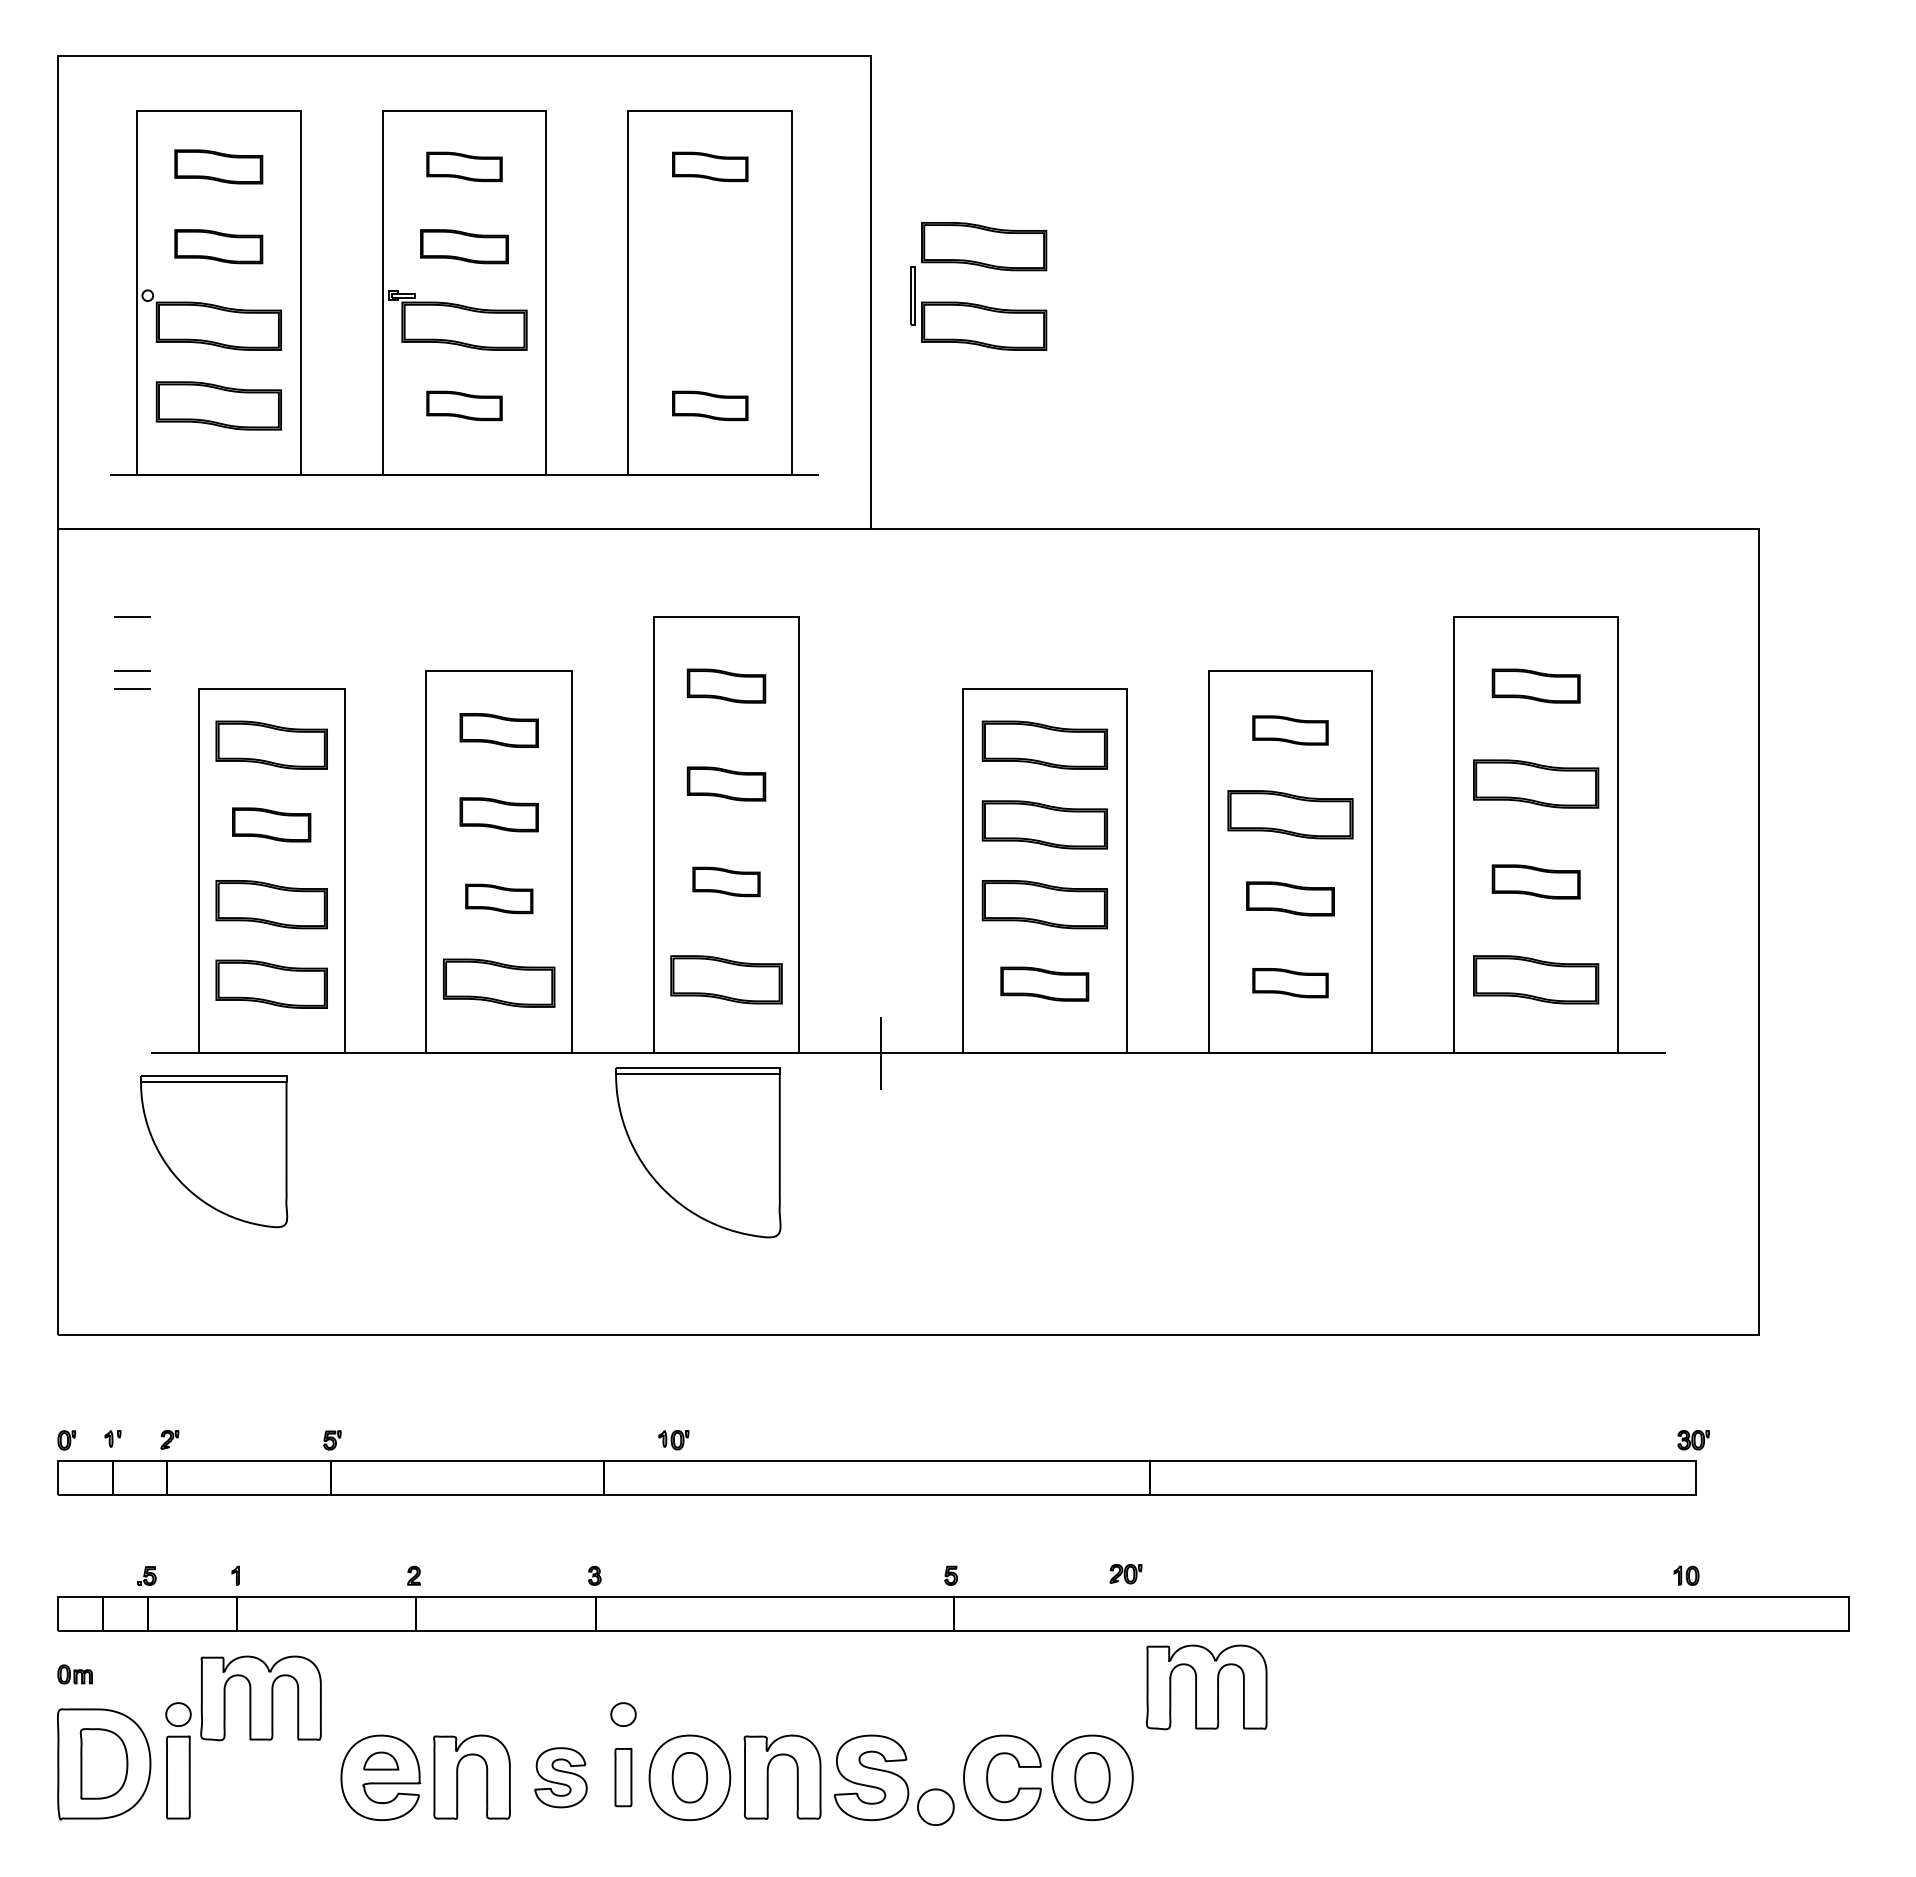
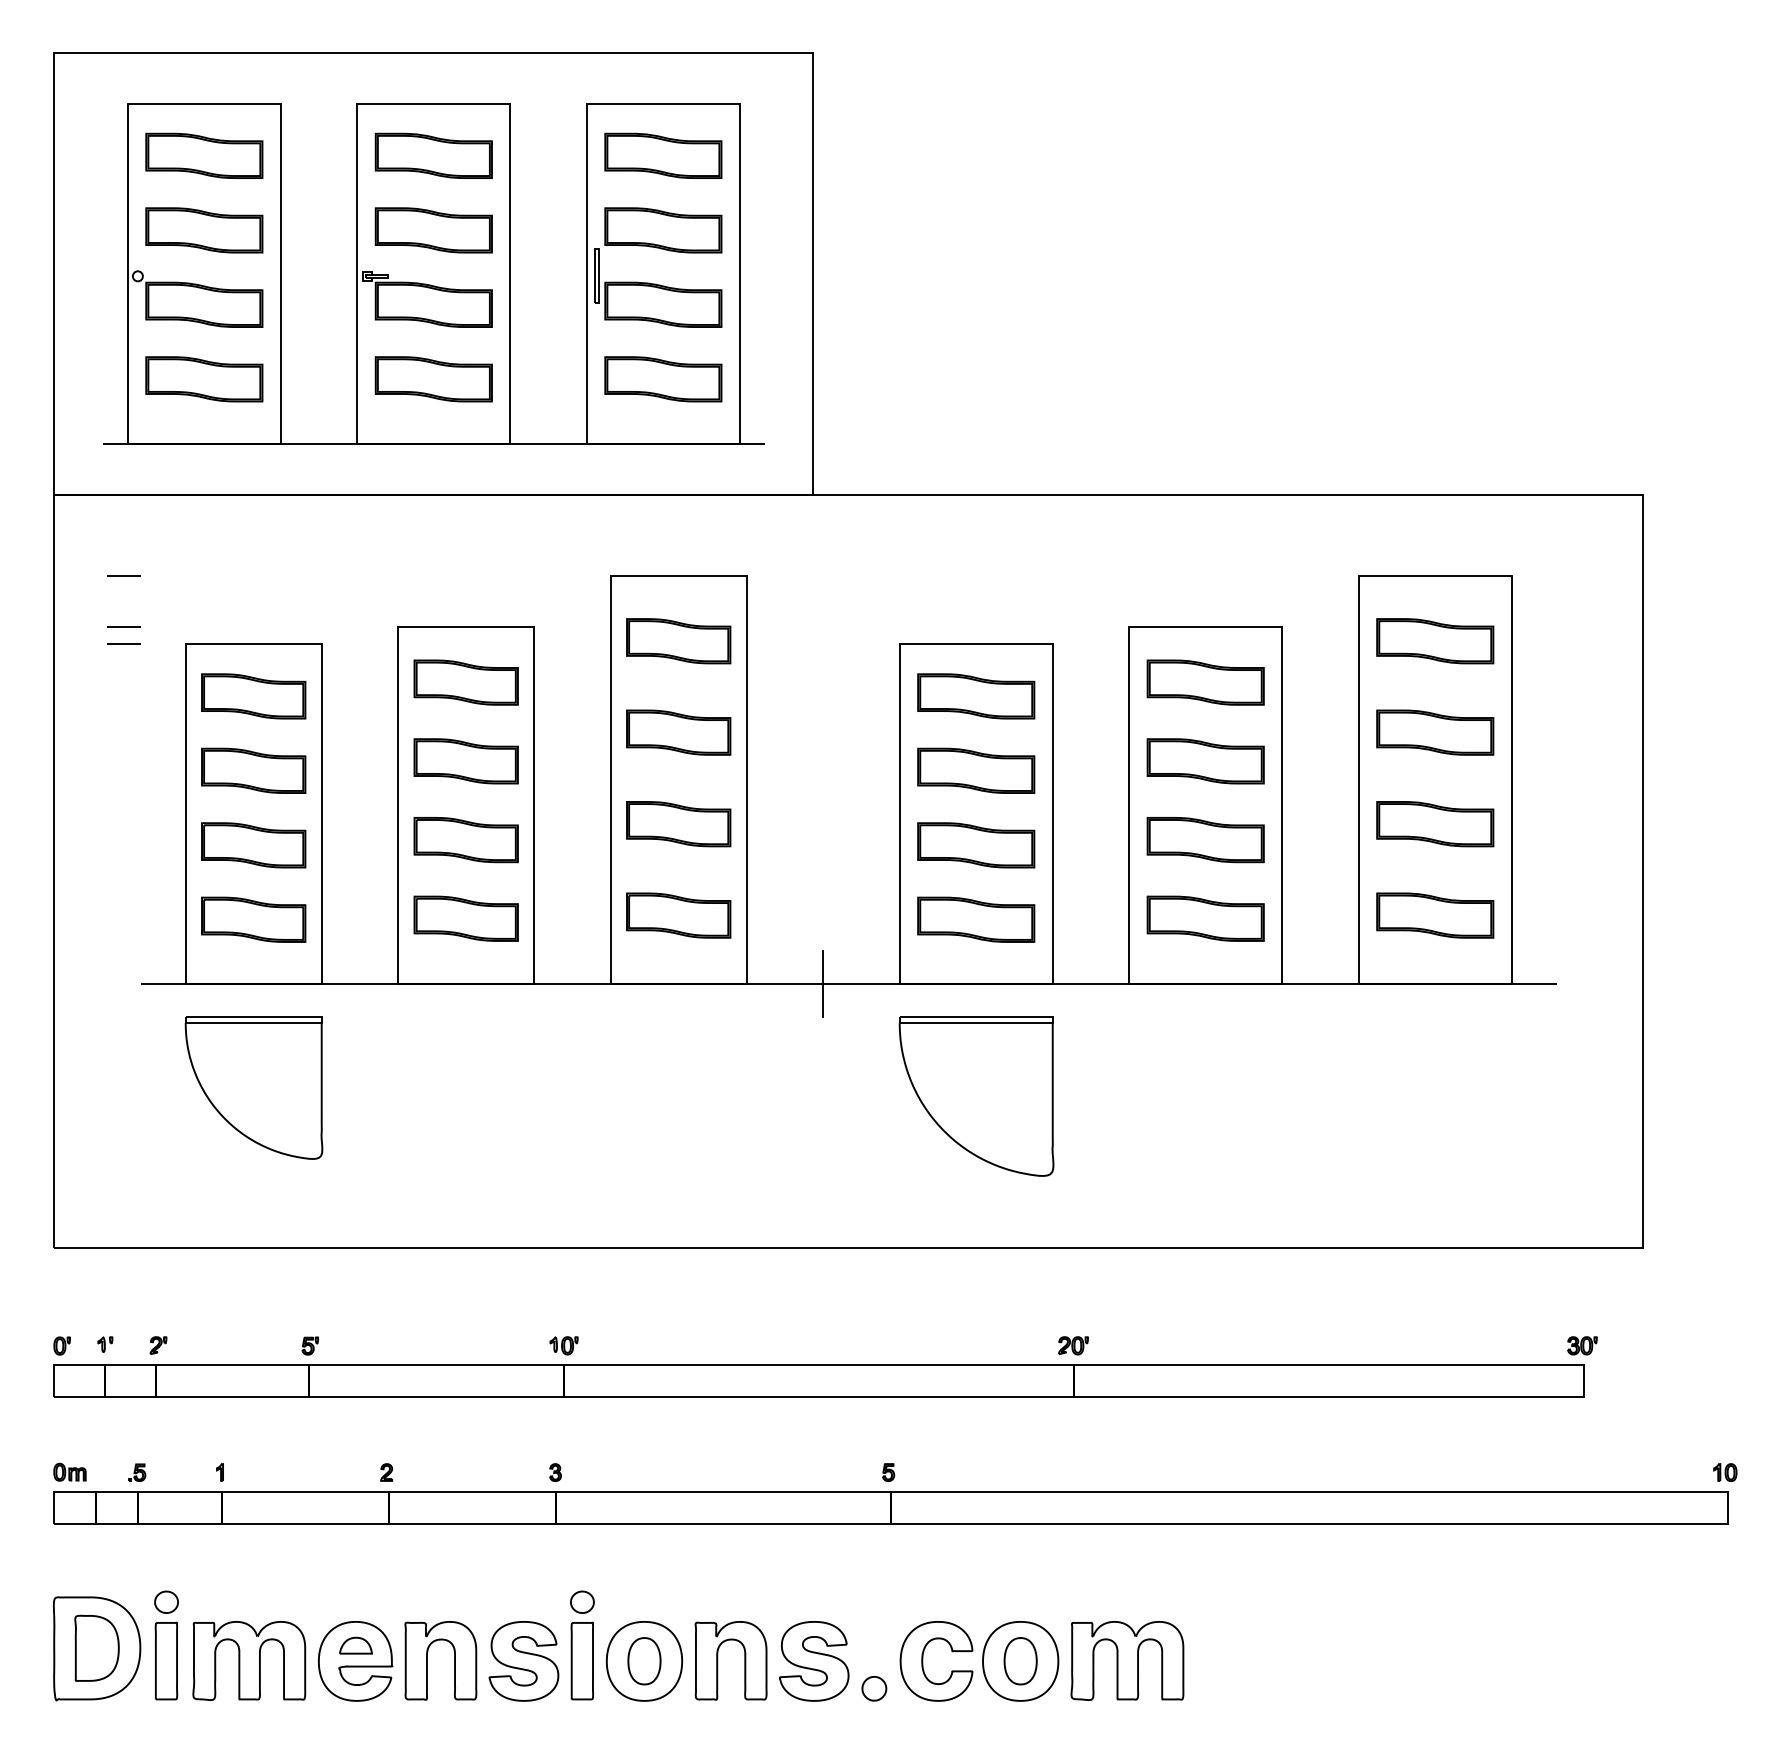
part: (218, 166) -> (203, 155), size x1.43
part: (464, 166) -> (433, 155), size x1.67
part: (710, 166) -> (663, 155), size x1.67
part: (218, 246) -> (203, 230), size x1.43
part: (464, 246) -> (433, 230), size x1.43
part: (975, 303) -> (655, 283), moved
part: (464, 405) -> (433, 378), size x1.67
part: (710, 405) -> (663, 378), size x1.67
part: (726, 685) -> (678, 640), size x1.43
part: (1536, 685) -> (1435, 640), size x1.43
part: (499, 730) -> (466, 682), size x1.43
part: (1290, 730) -> (1205, 682), size x1.67
part: (726, 783) -> (678, 732), size x1.43
part: (499, 814) -> (466, 761), size x1.43
part: (271, 824) -> (253, 770), size x1.43
part: (726, 881) -> (678, 823), size x1.67
part: (1536, 881) -> (1435, 823), size x1.43
part: (499, 898) -> (466, 839), size x1.67
part: (1290, 898) -> (1205, 839), size x1.43
part: (1290, 982) -> (1205, 918), size x1.67
part: (1044, 983) -> (975, 919), size x1.43
part: (214, 1151) -> (254, 1088), moved
part: (698, 1152) -> (976, 1096), moved
part: (673, 1440) -> (563, 1346), moved
part: (1125, 1574) -> (1073, 1346), moved
part: (1686, 1575) -> (1725, 1472), moved
part: (74, 1674) -> (69, 1472), moved
part: (1206, 1687) -> (1127, 1661), moved
part: (260, 1698) -> (248, 1661), moved
part: (560, 1777) -> (523, 1661), size x1.43
part: (623, 1777) -> (582, 1661), size x1.43
part: (935, 1806) -> (873, 1688), size x0.71

